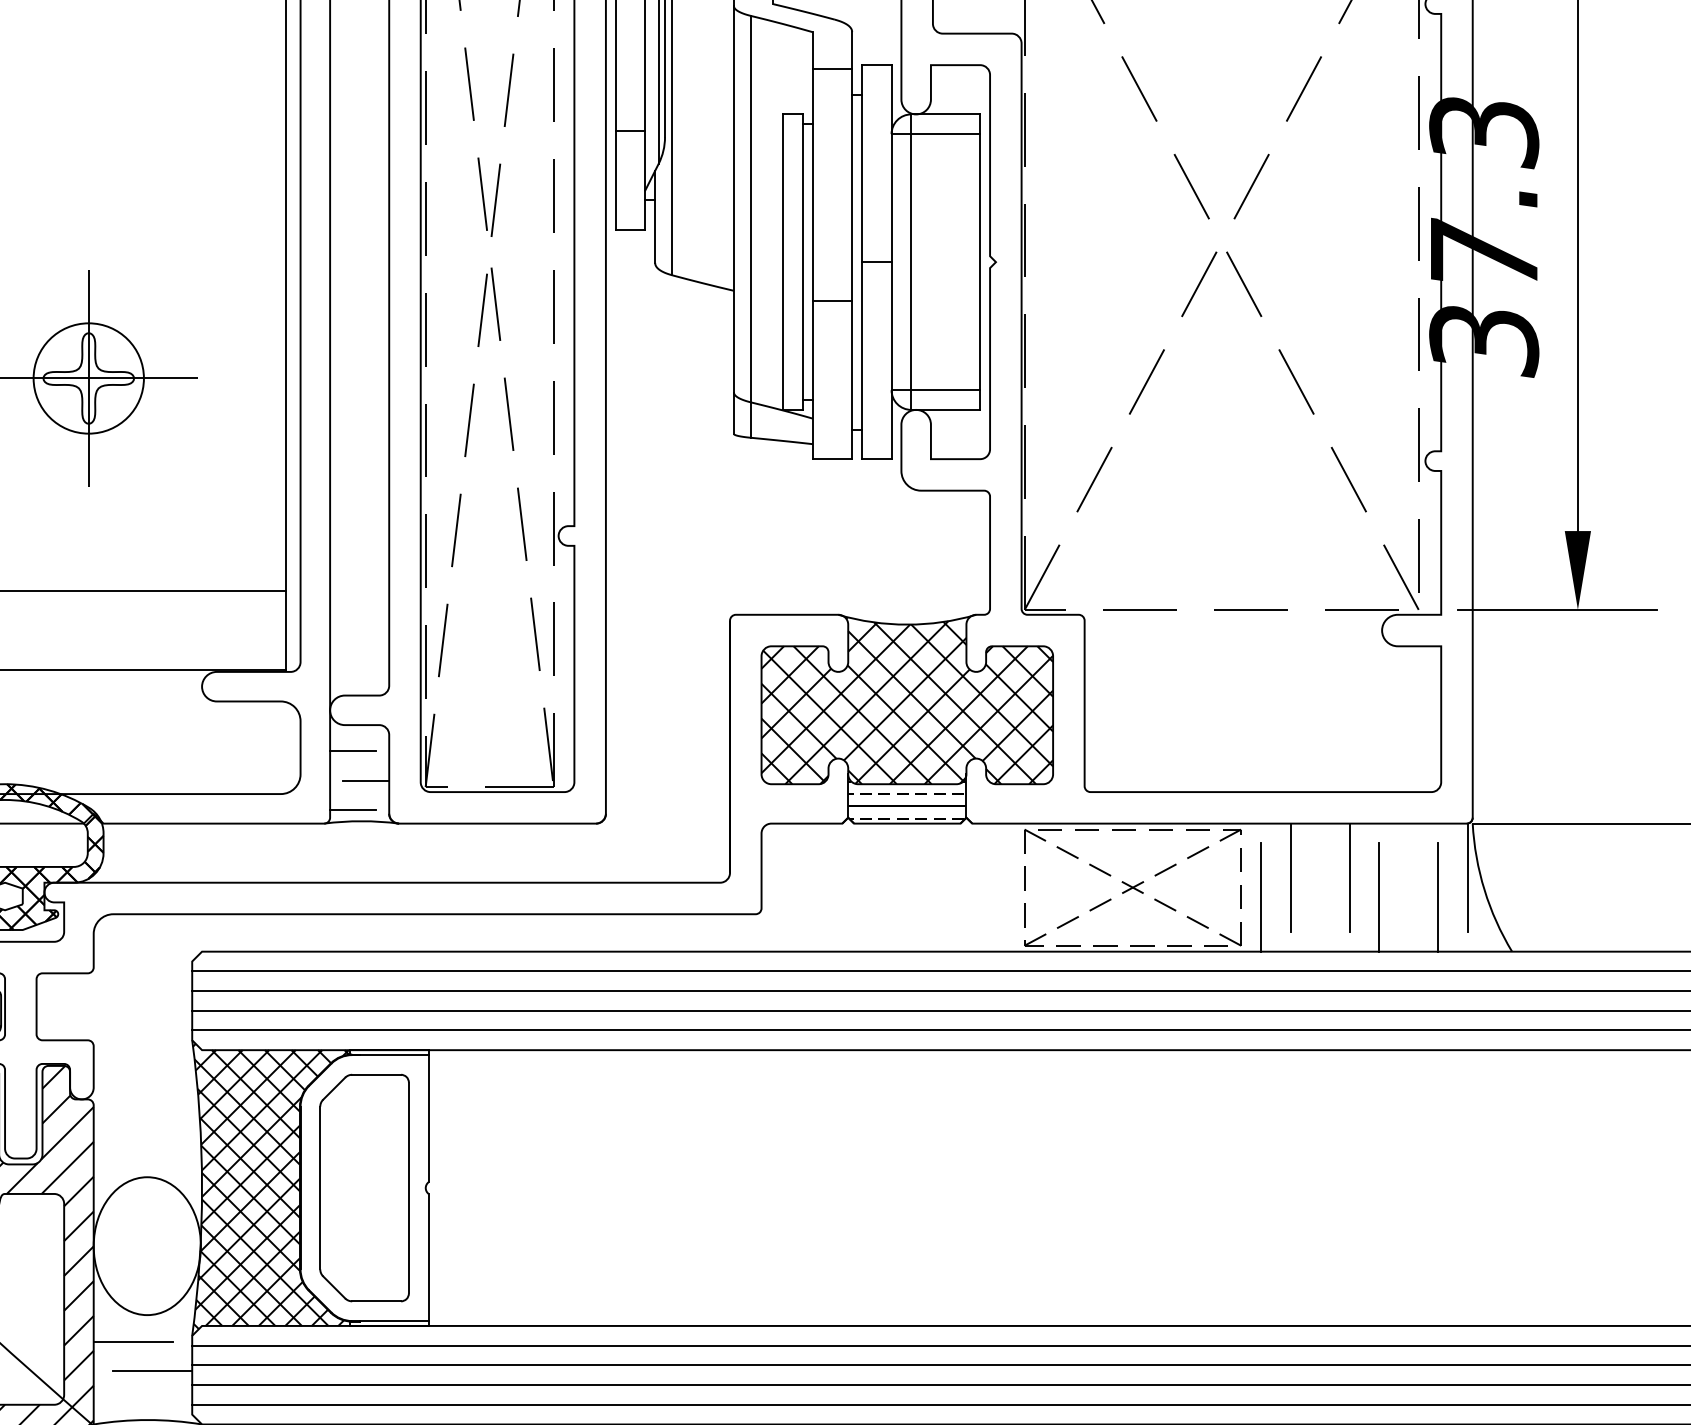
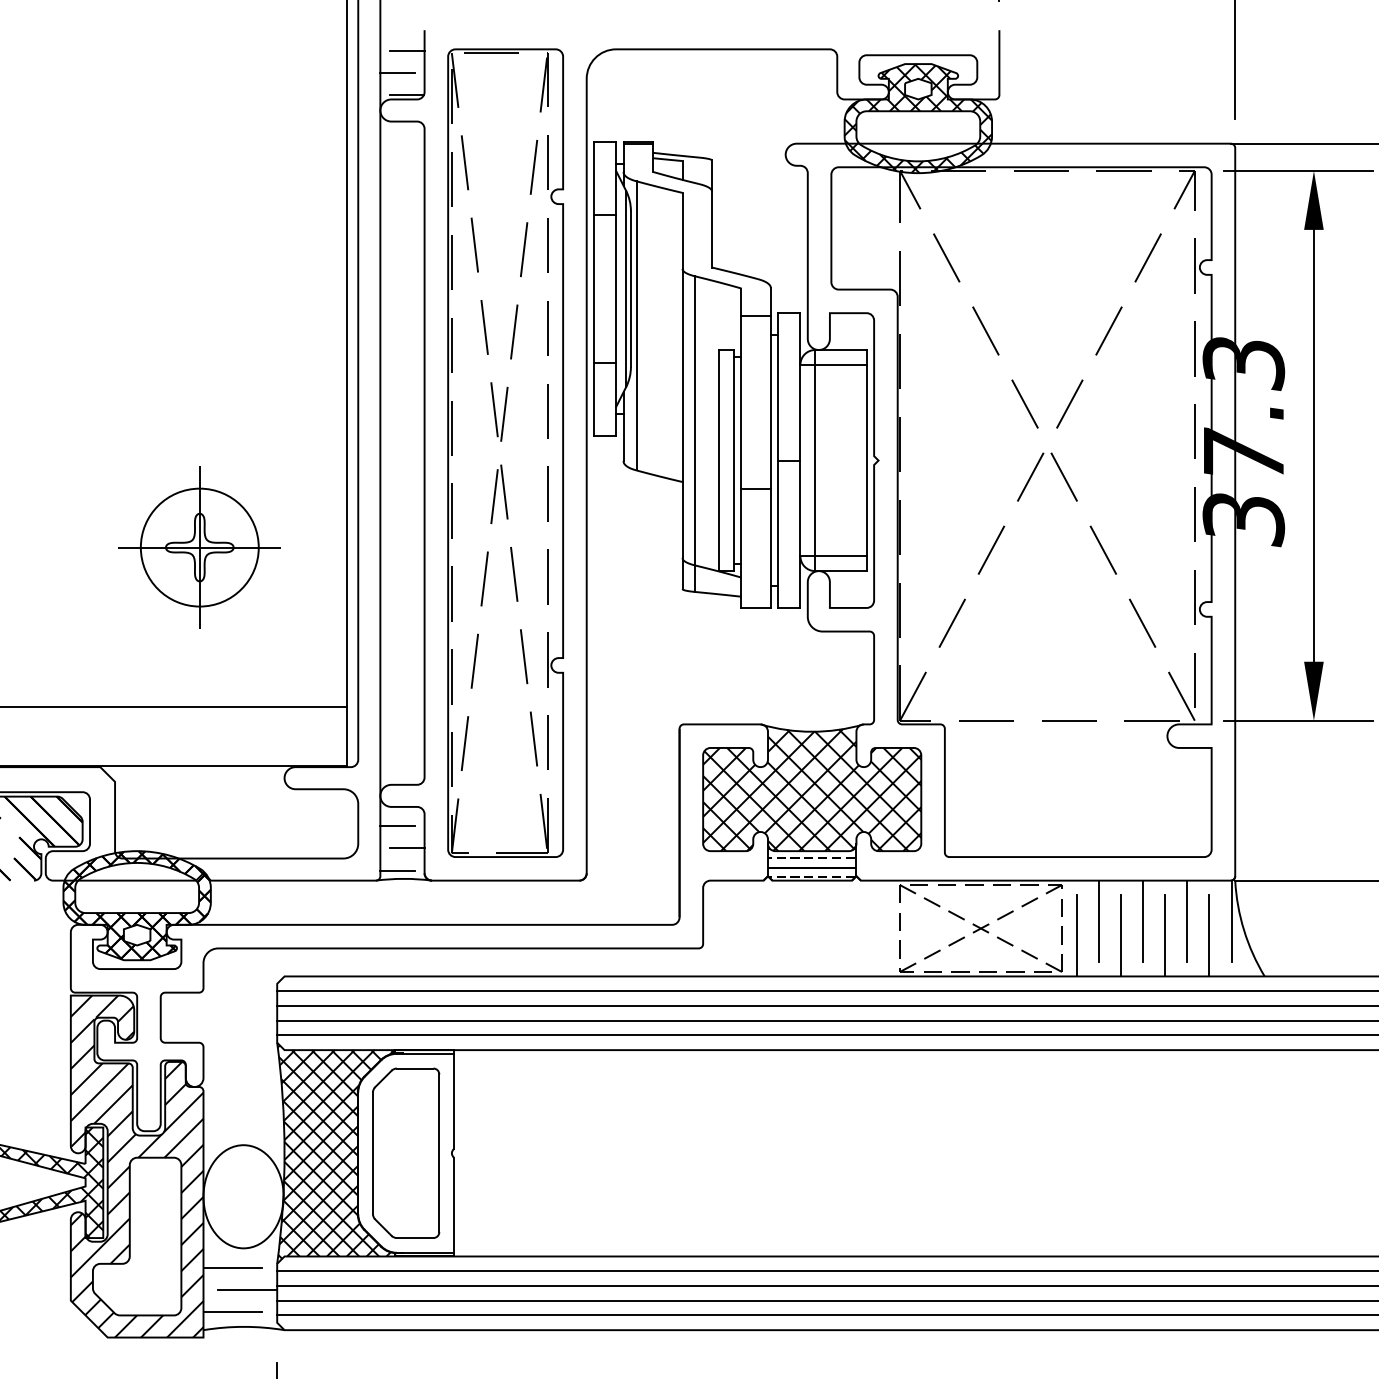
circle: (88, 378) -> (199, 547), size x1.43
line: (1408, 876) -> (1187, 920), added
line: (1320, 896) -> (1121, 935), added
line: (132, 1400) -> (232, 1312), added

